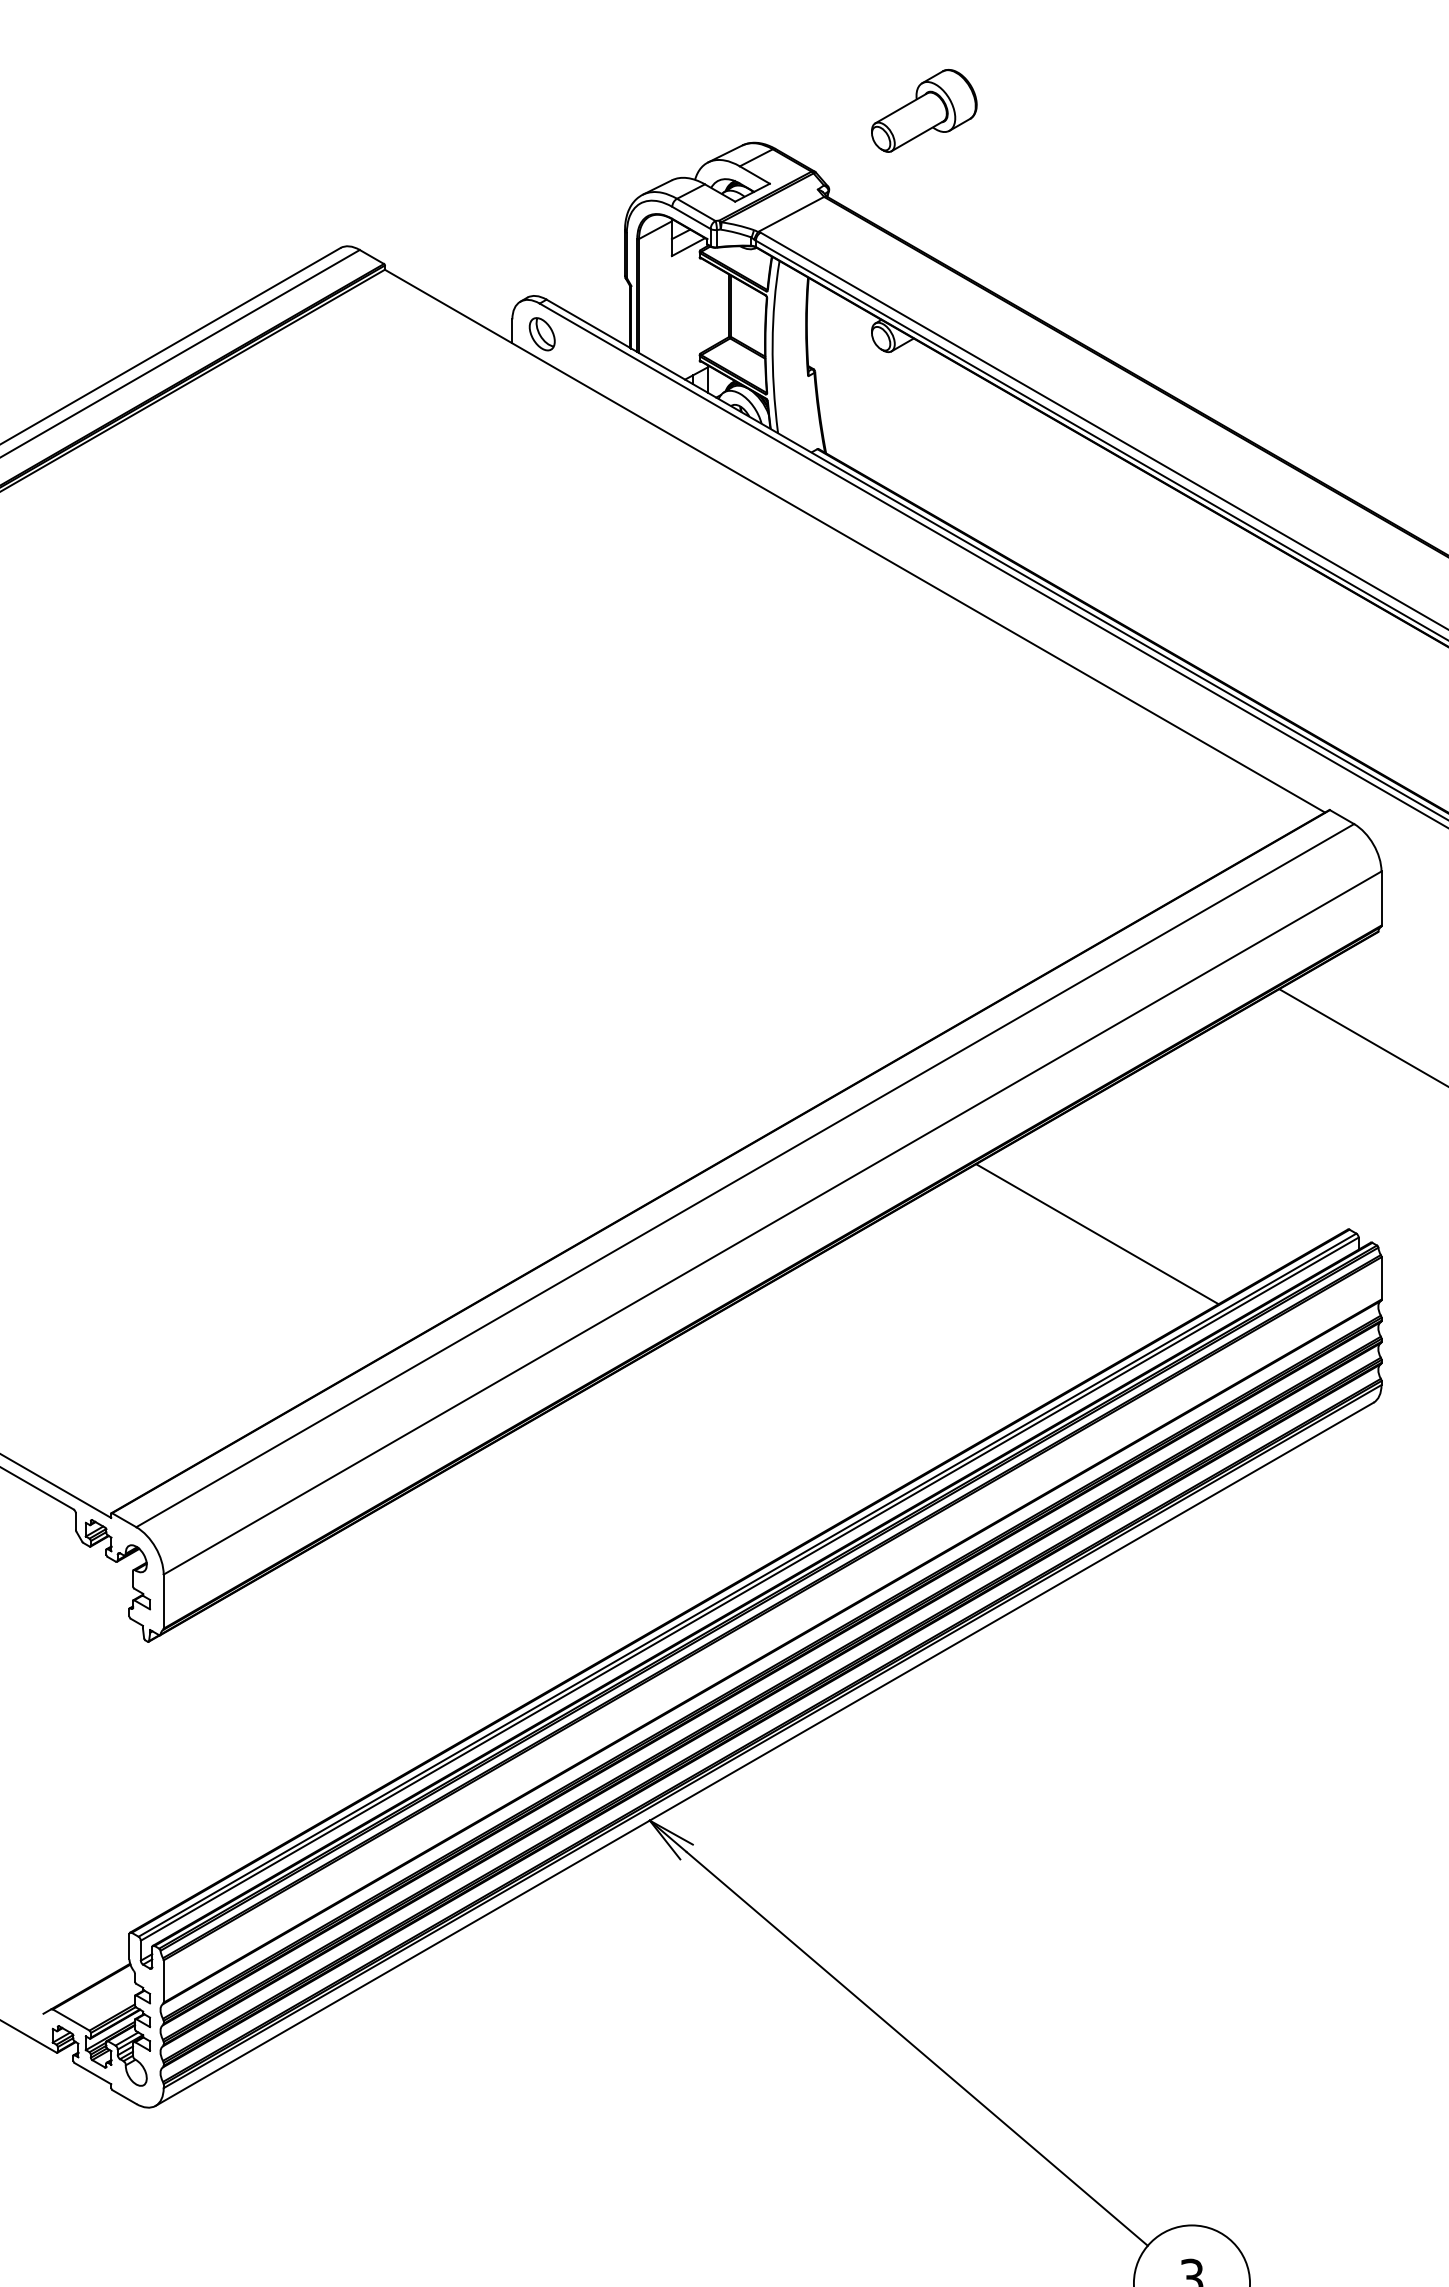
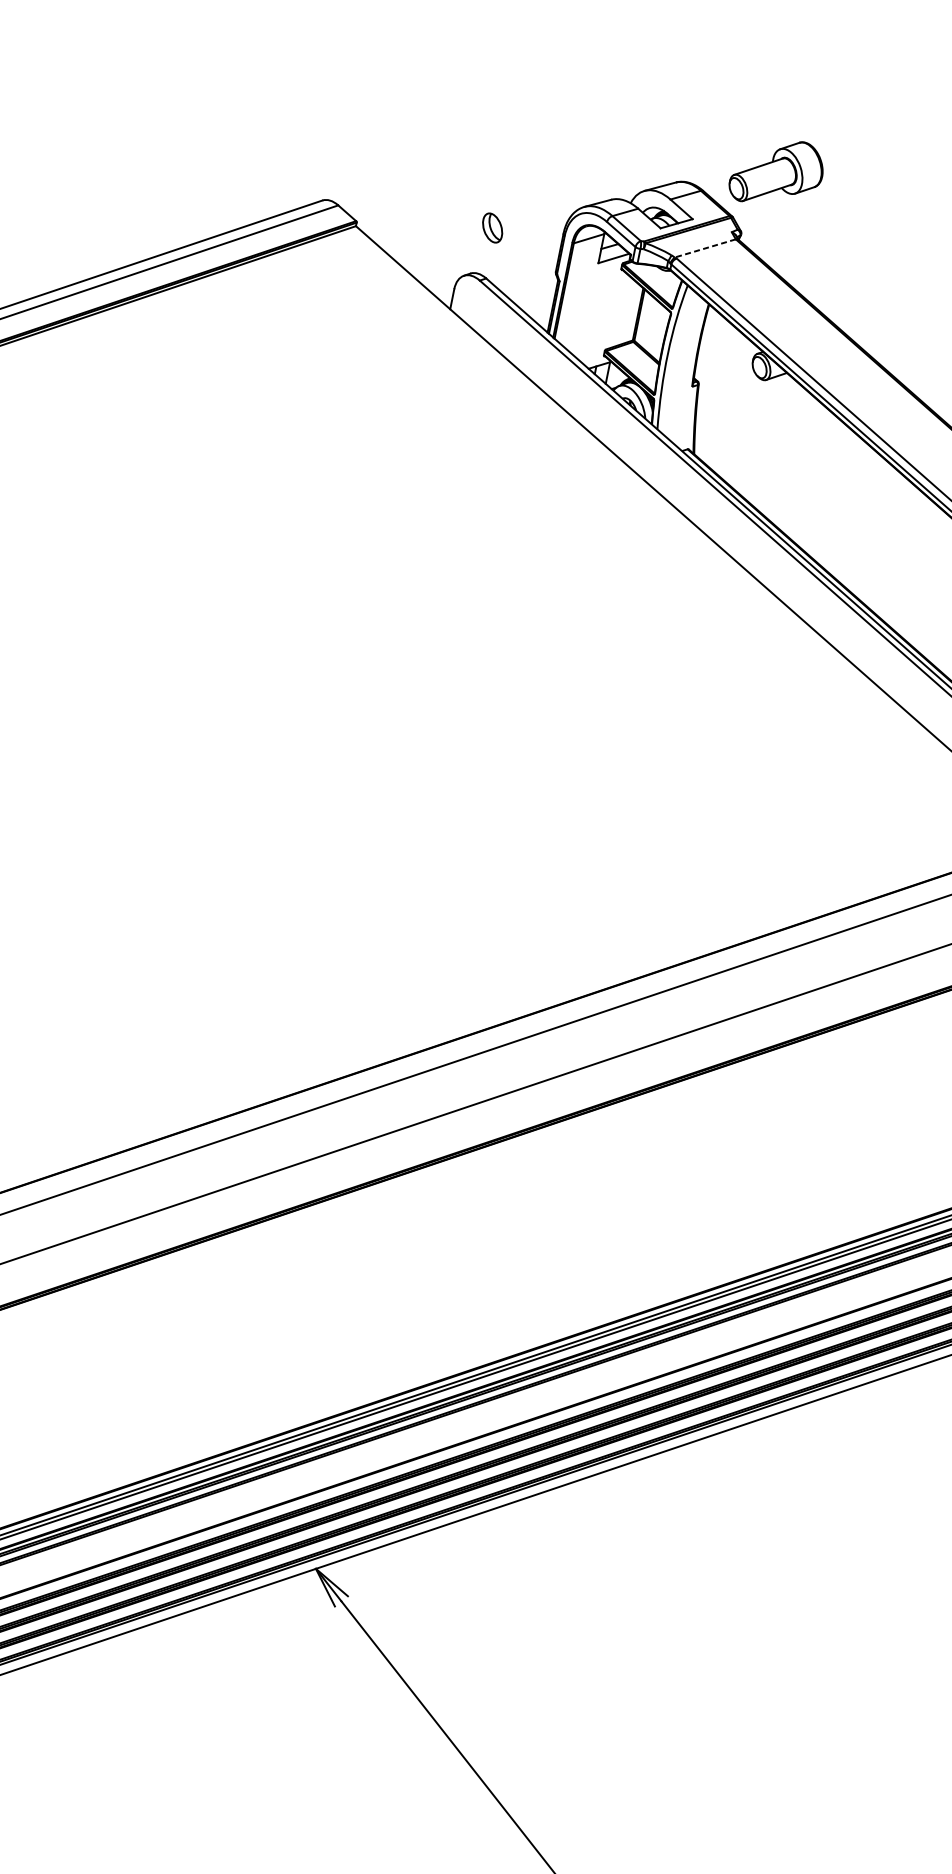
part: (924, 110) -> (777, 172), moved
line: (790, 214) -> (704, 248), solid -> dashed
part: (541, 334) -> (491, 228), moved
line: (1097, 1234) -> (789, 1153), removed

